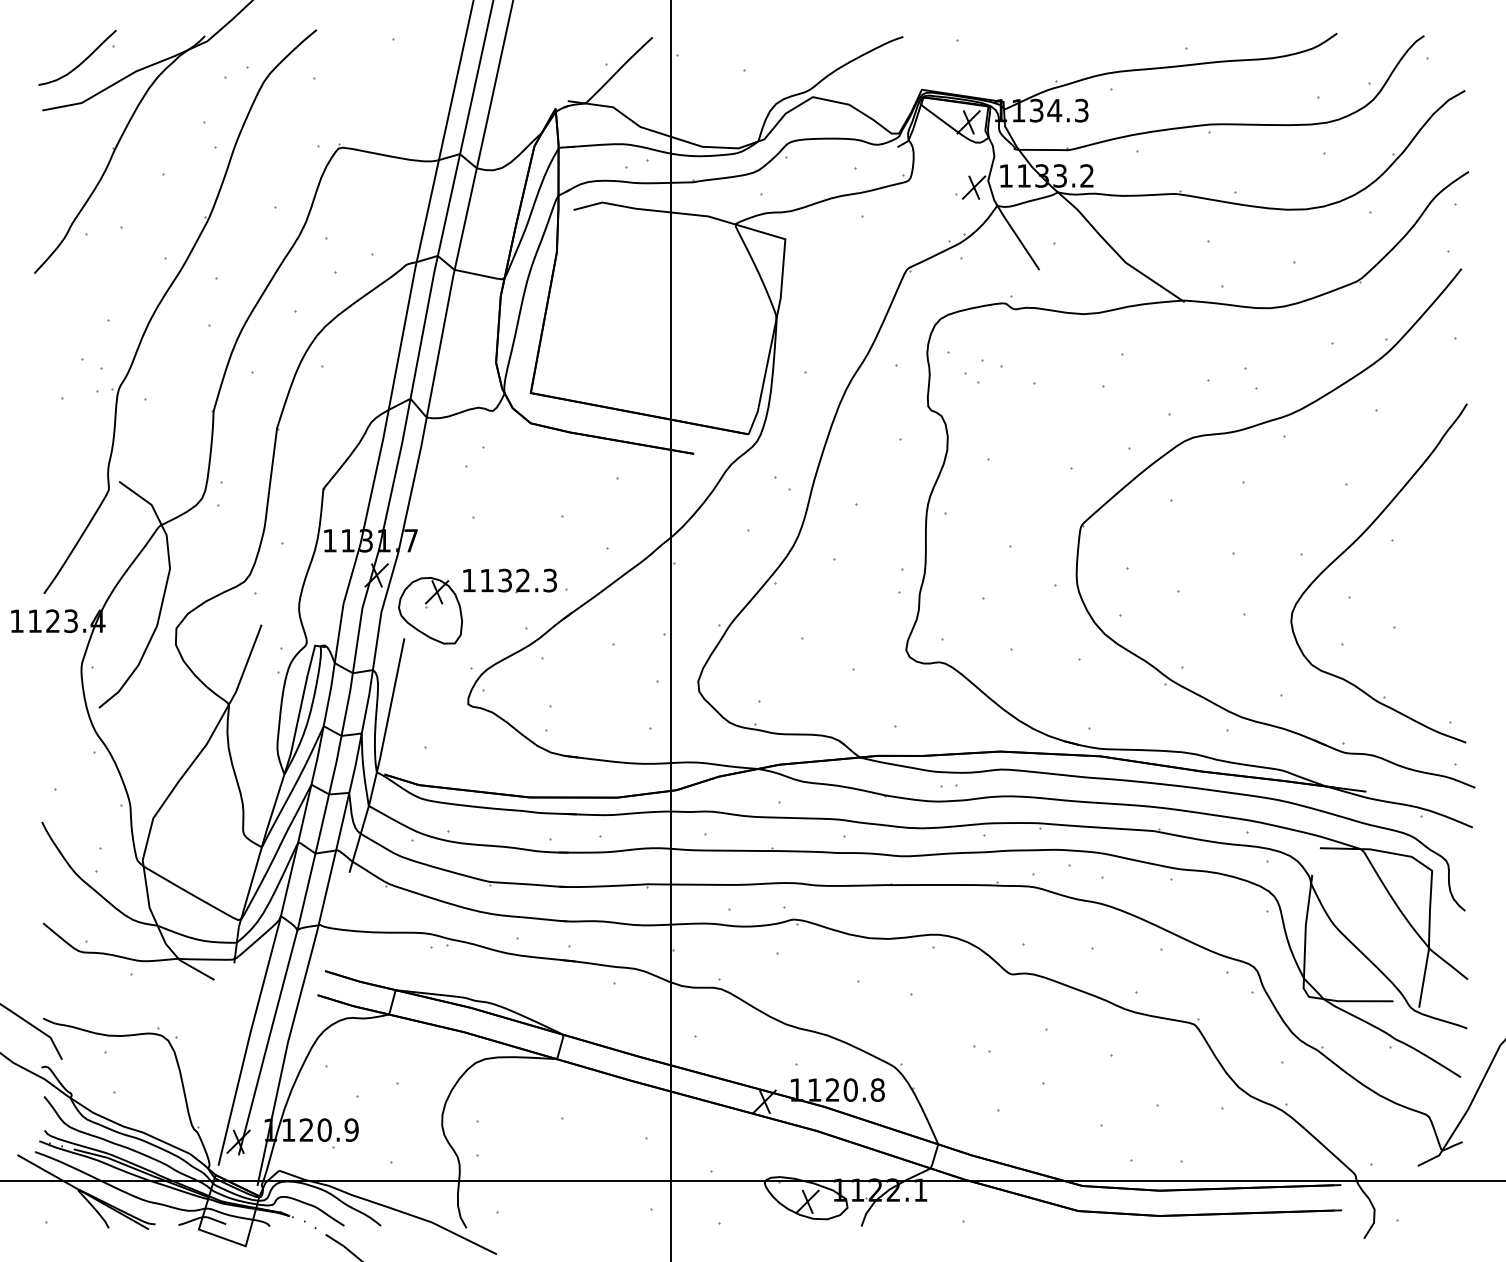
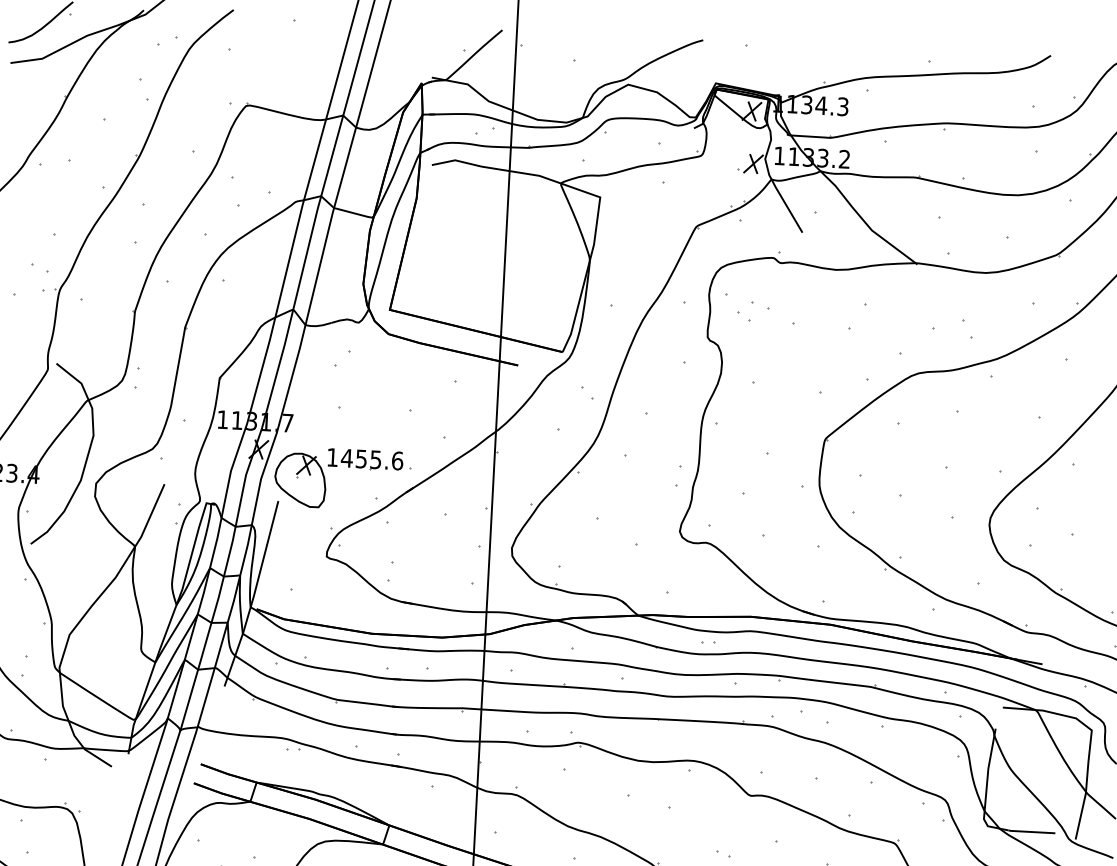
text: (518, 580) -> (372, 459), 1132.3 -> 1455.6

